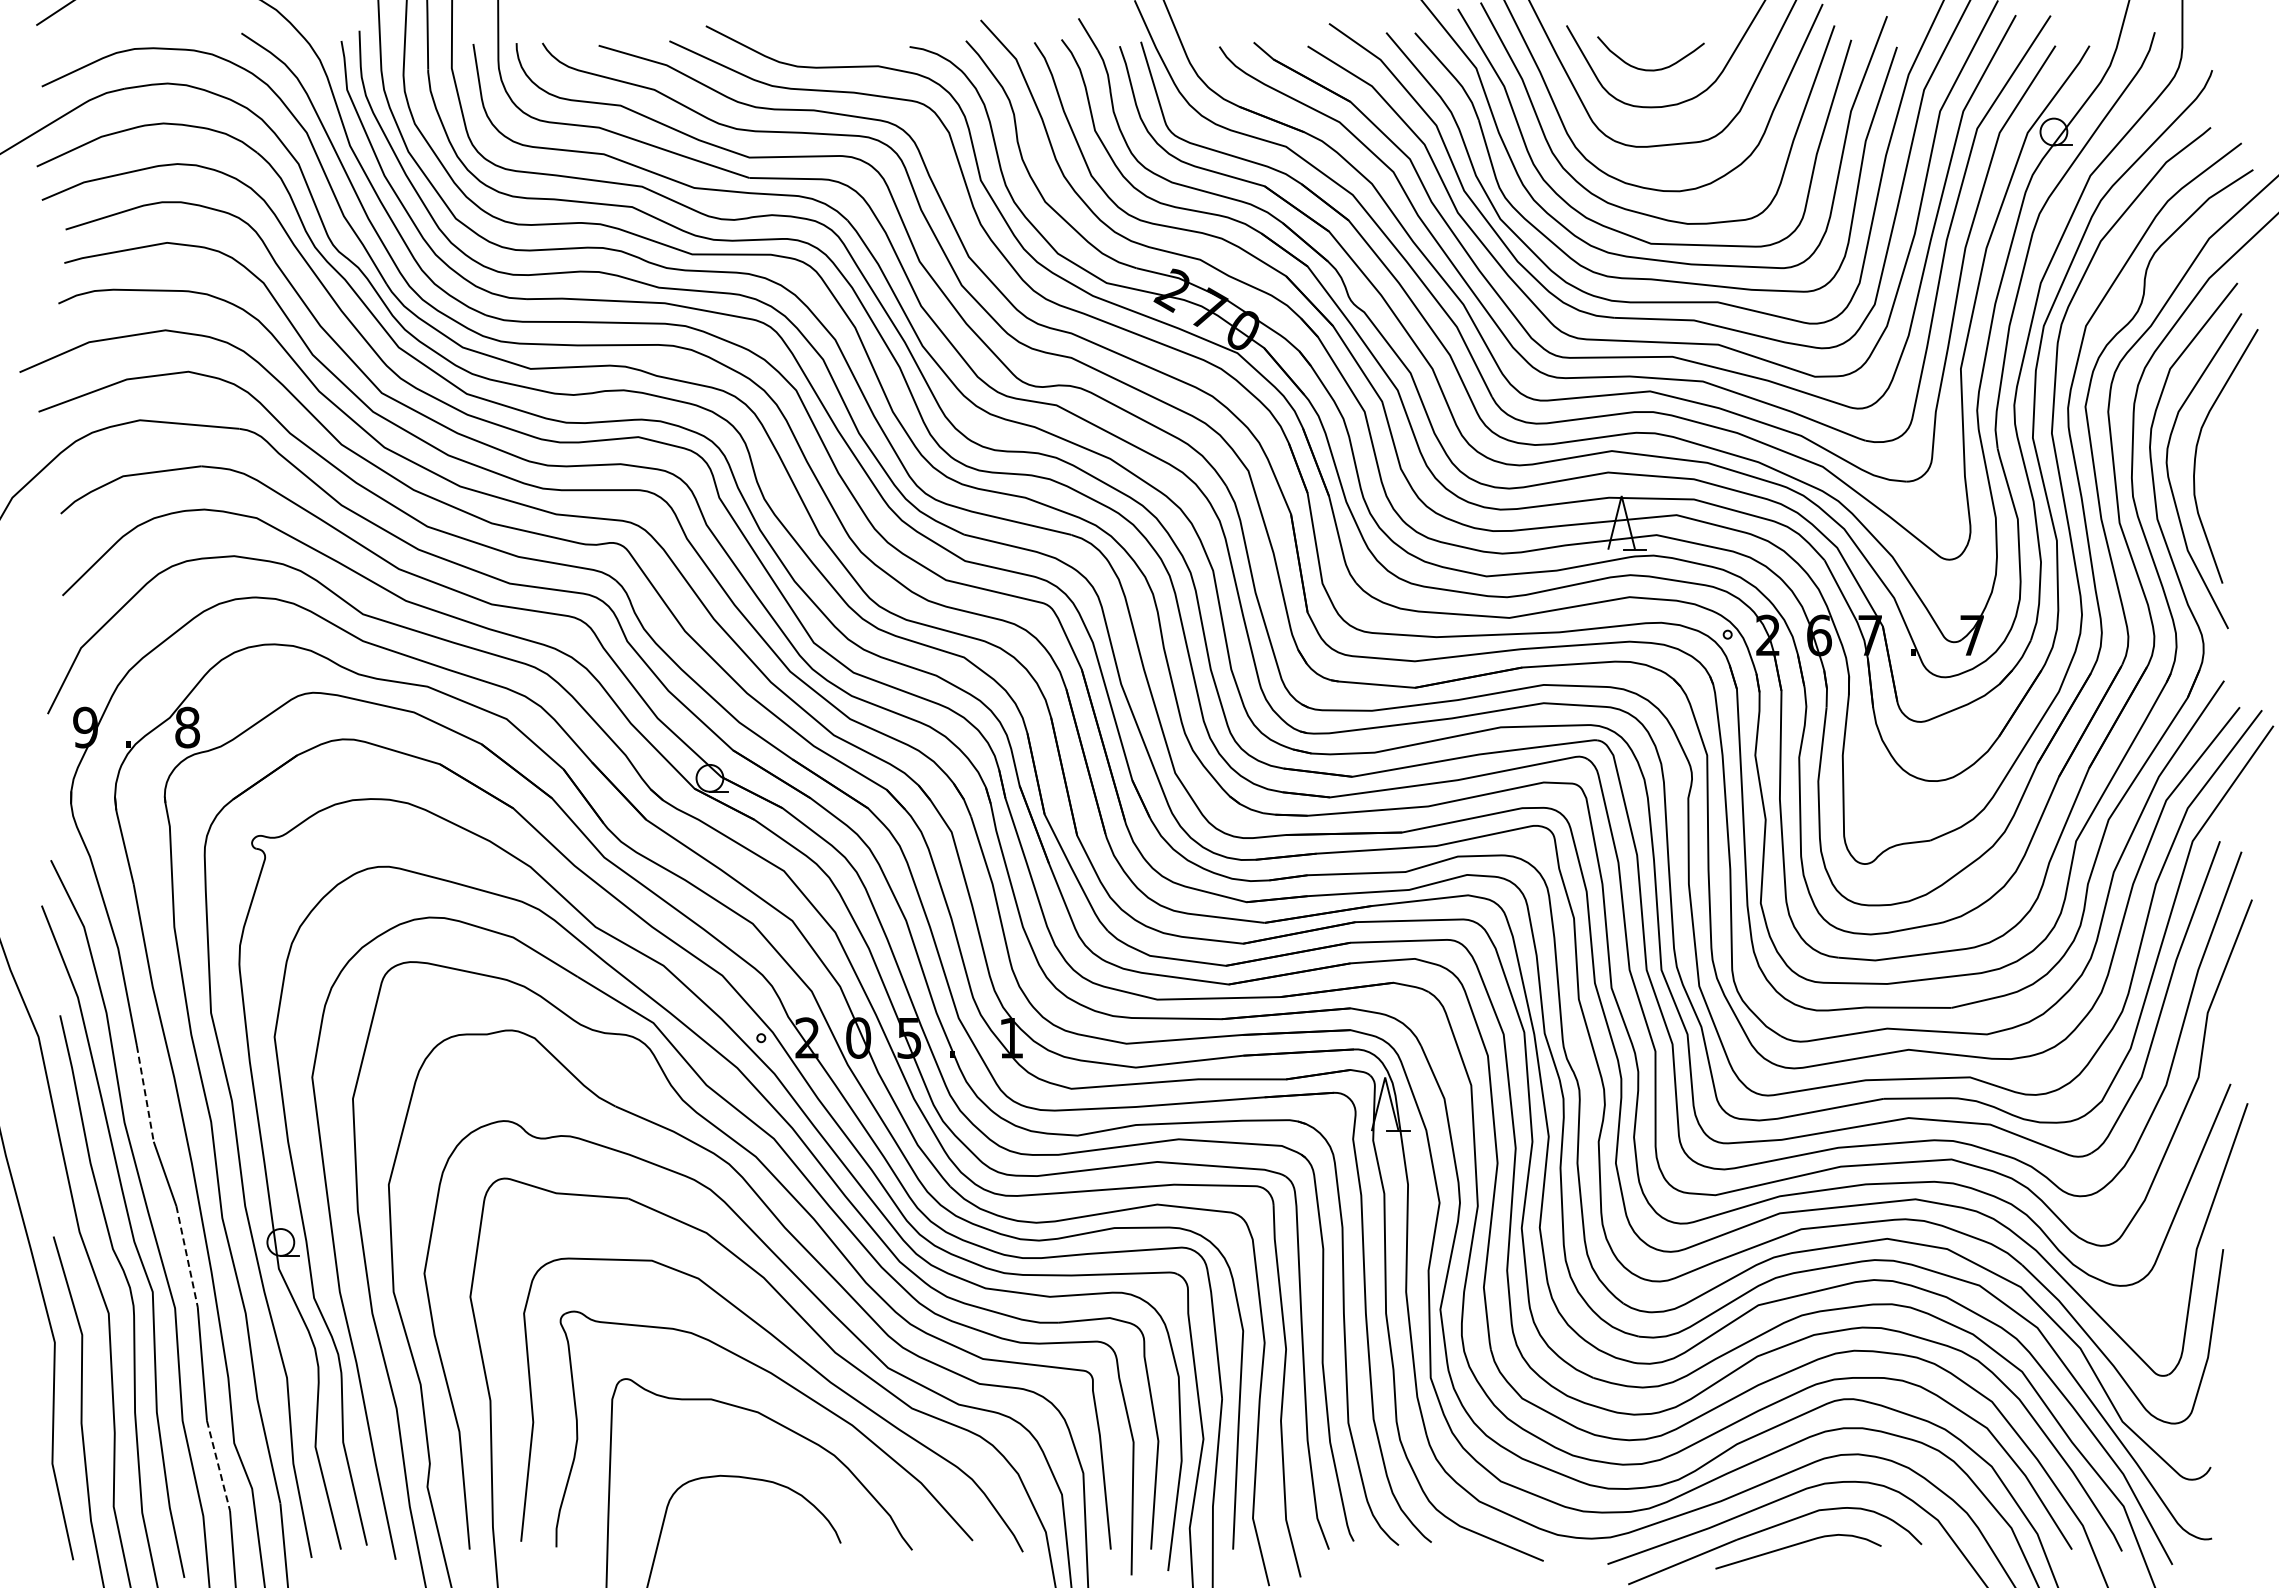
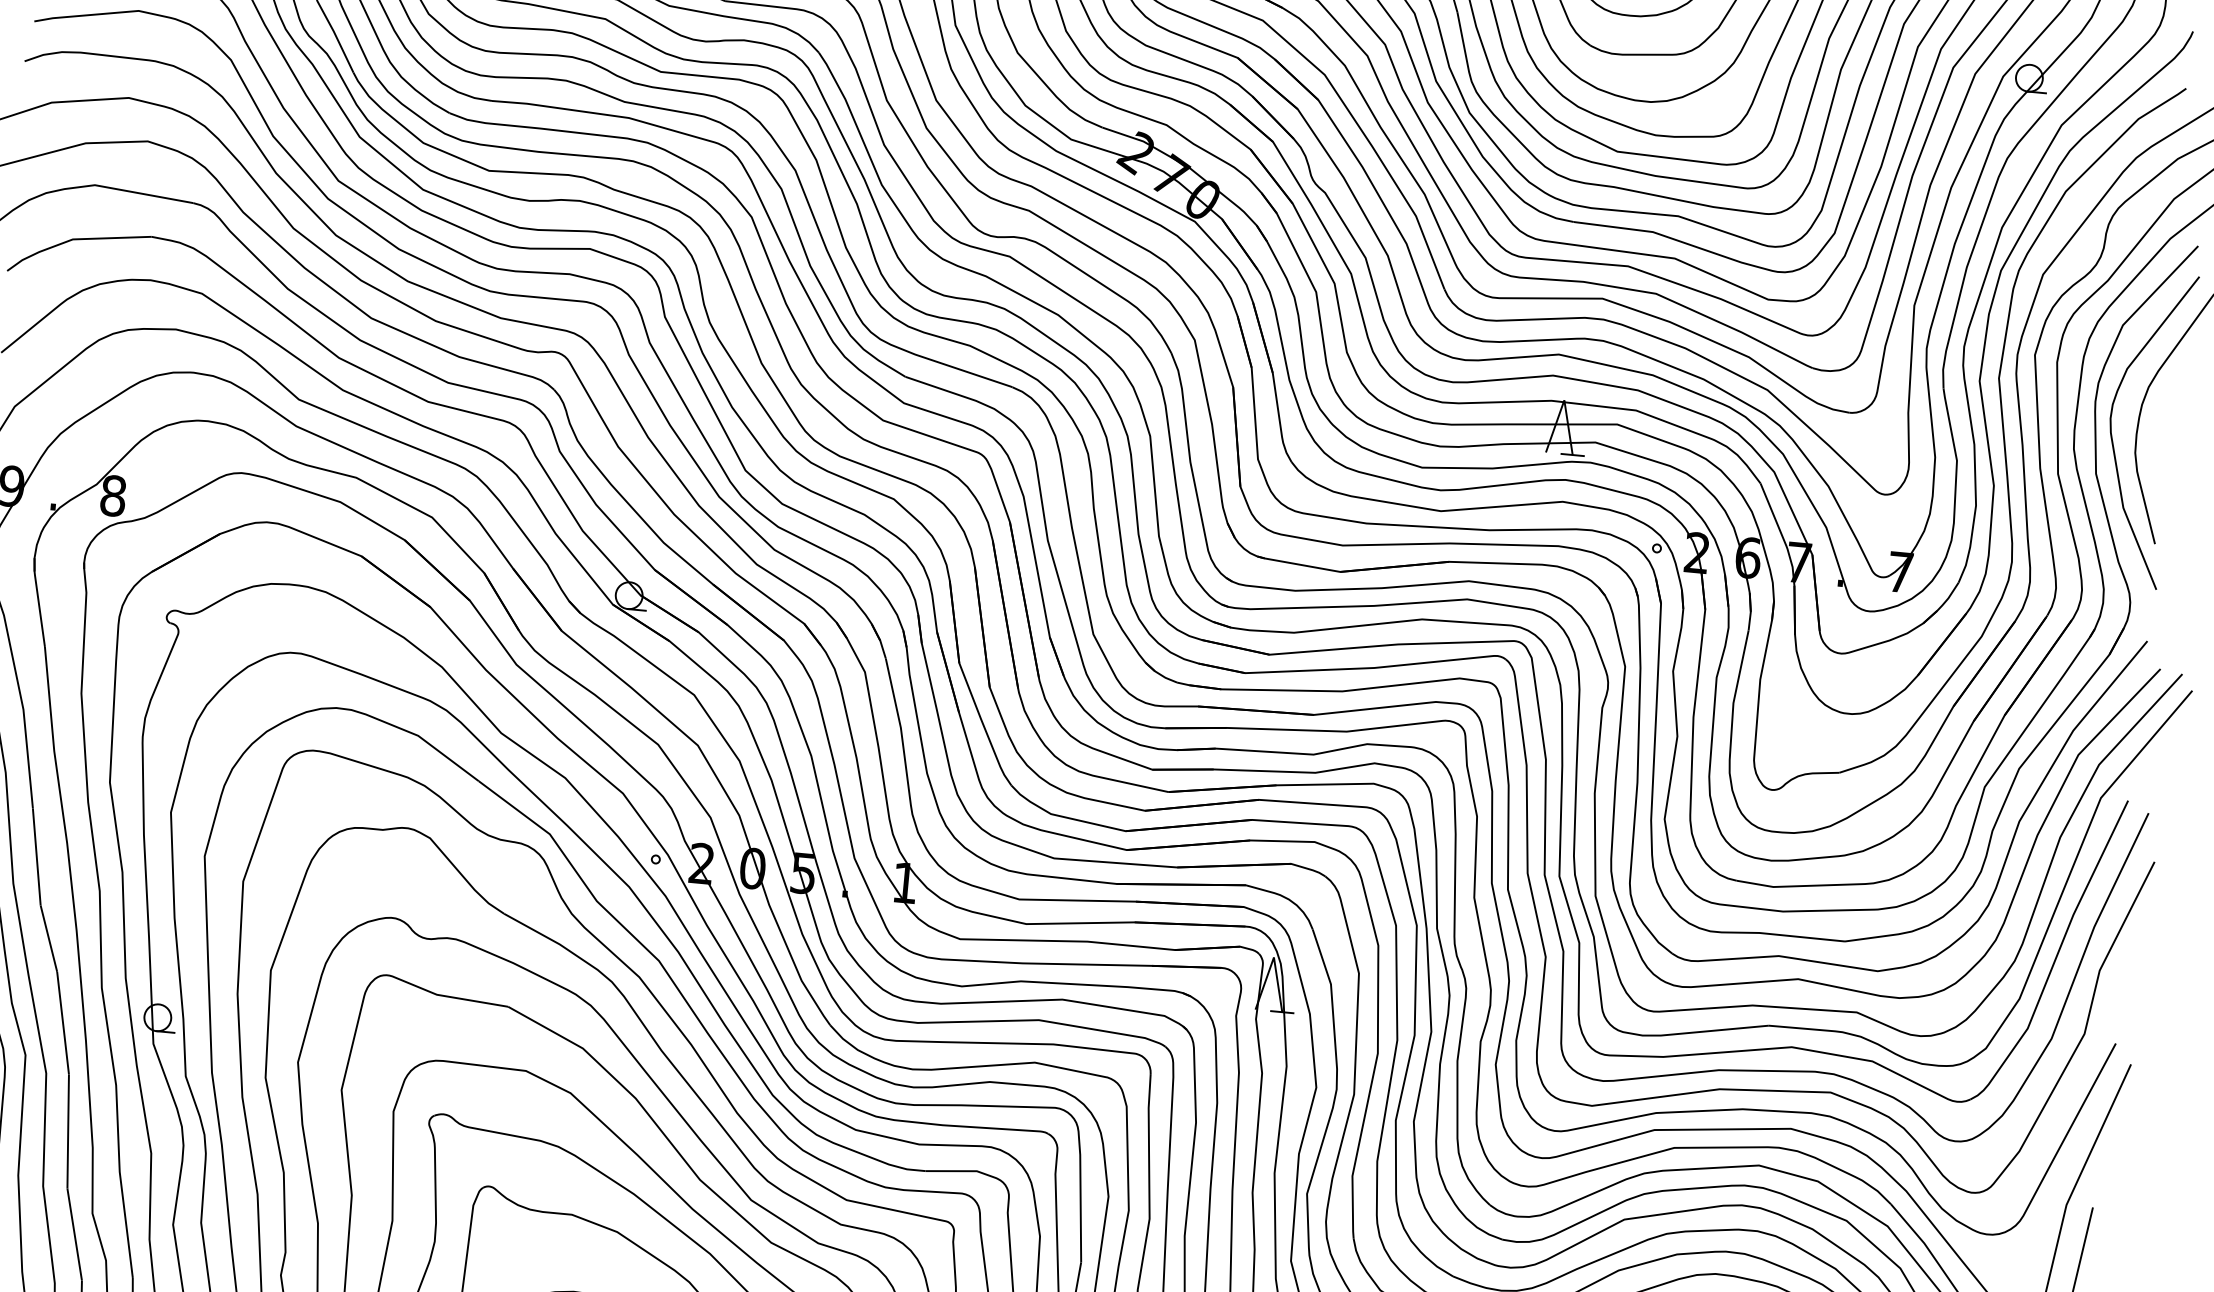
line: (145, 1093) -> (36, 856), dashed -> solid
line: (187, 1256) -> (63, 1023), dashed -> solid
line: (218, 1466) -> (74, 1235), dashed -> solid

